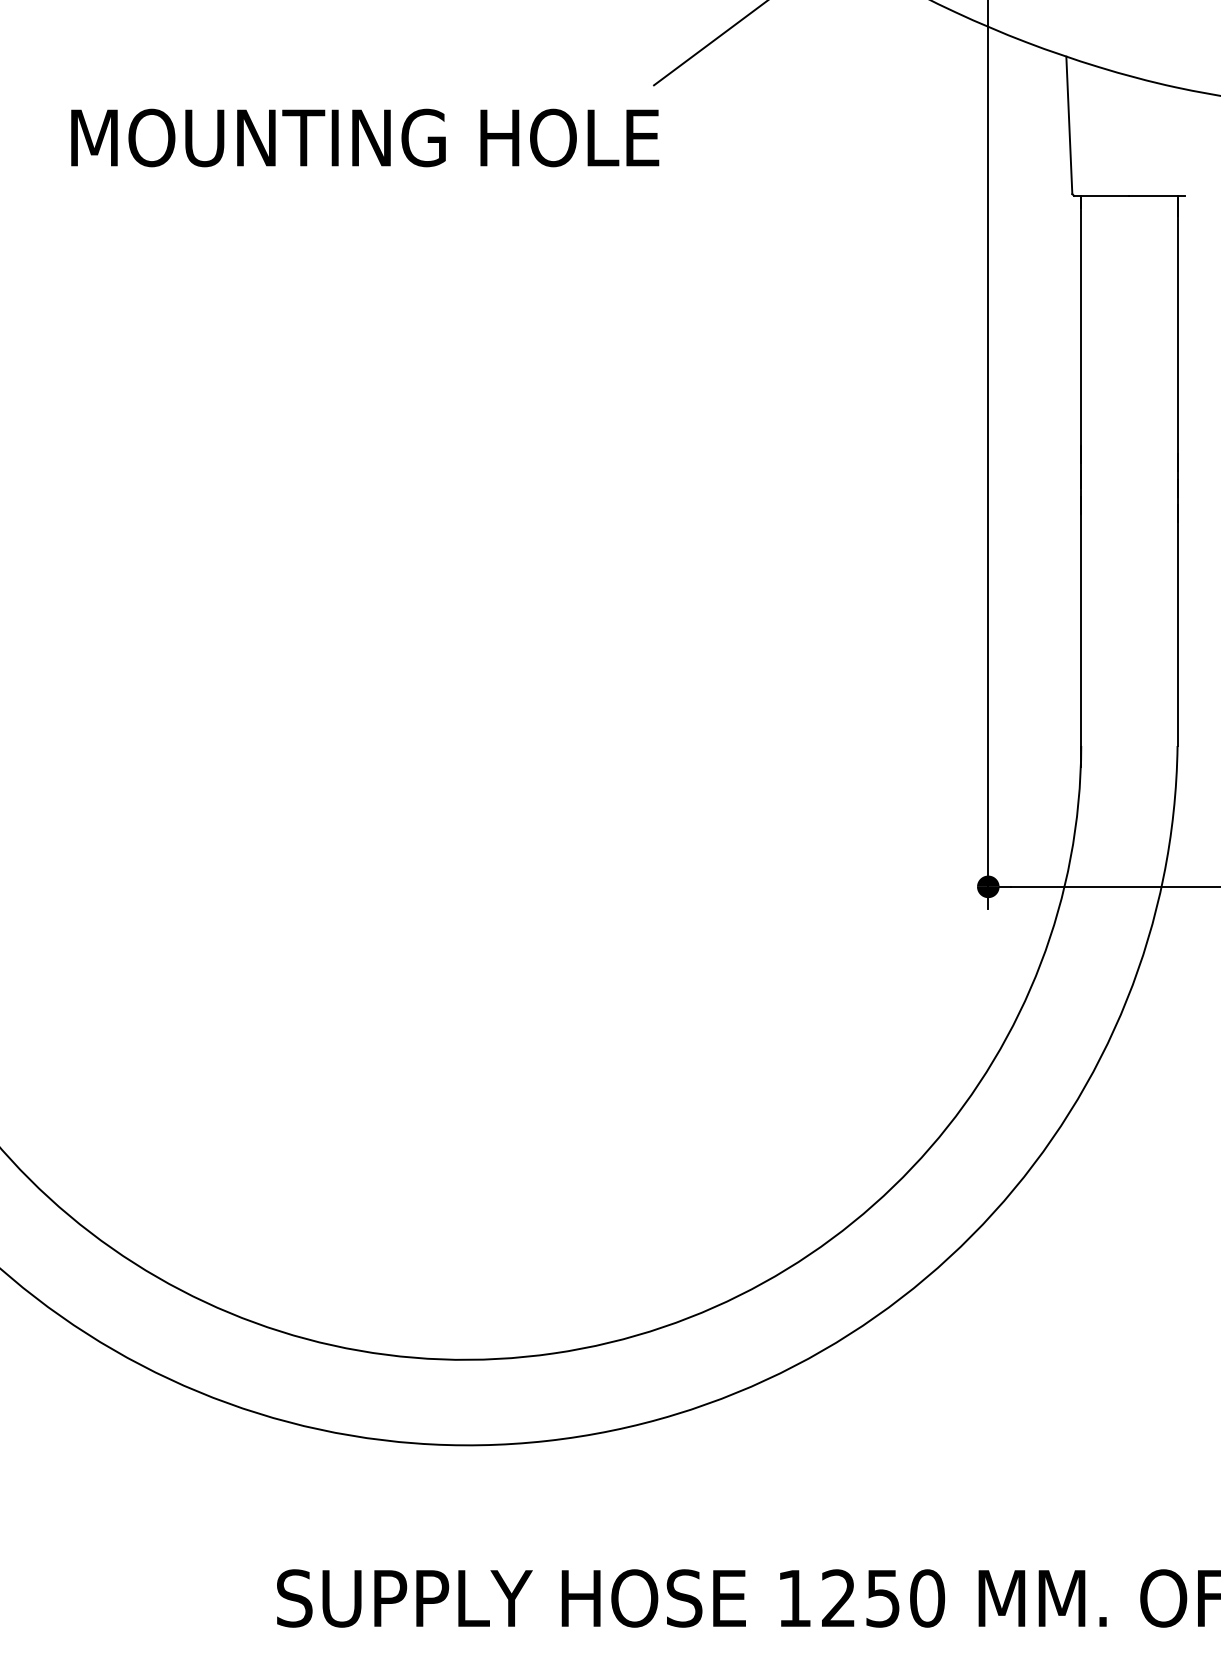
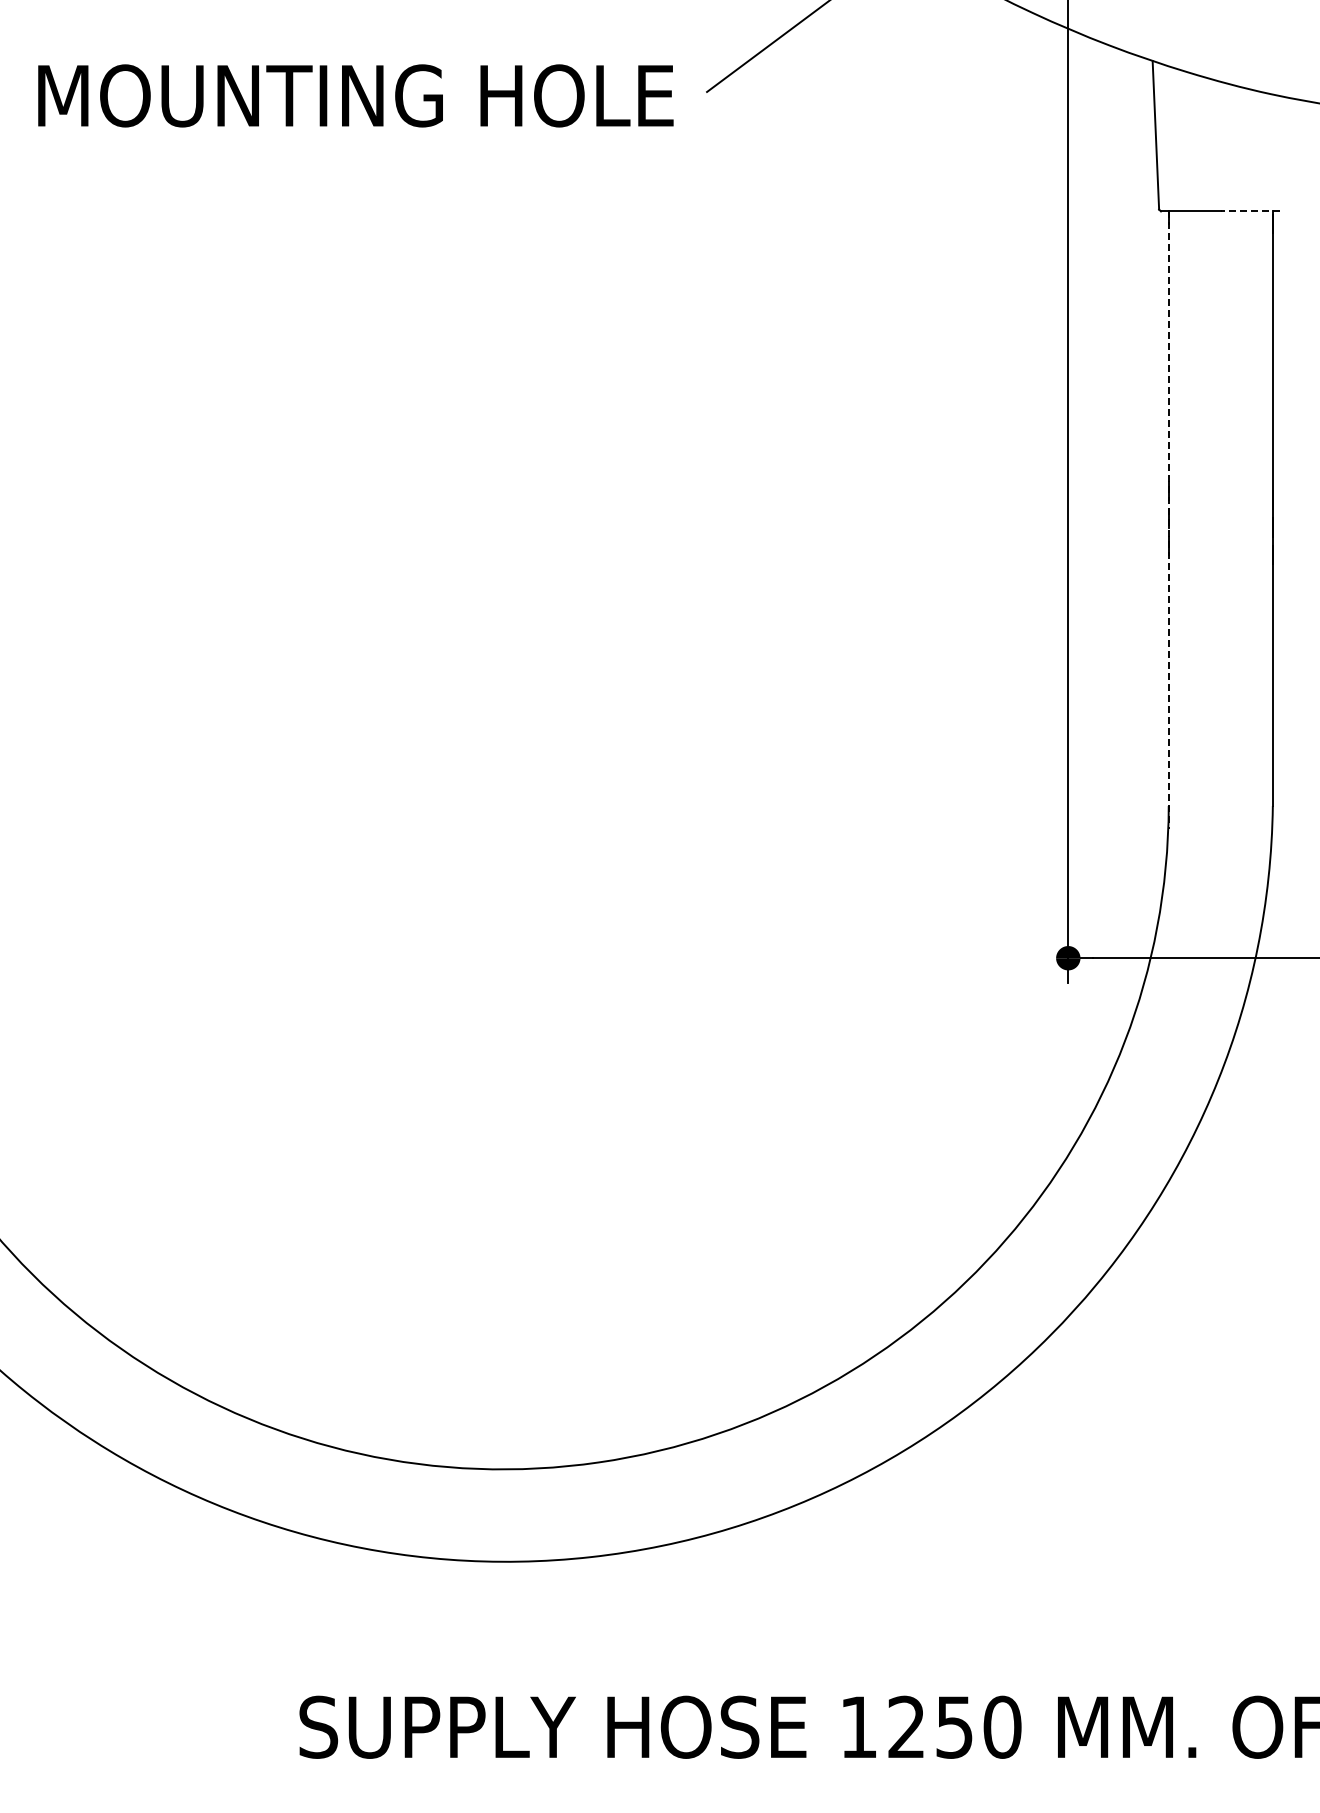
text: (364, 137) -> (355, 95), moved
line: (1156, 195) -> (1250, 211), solid -> dashed
line: (1081, 481) -> (1168, 520), solid -> dashed

